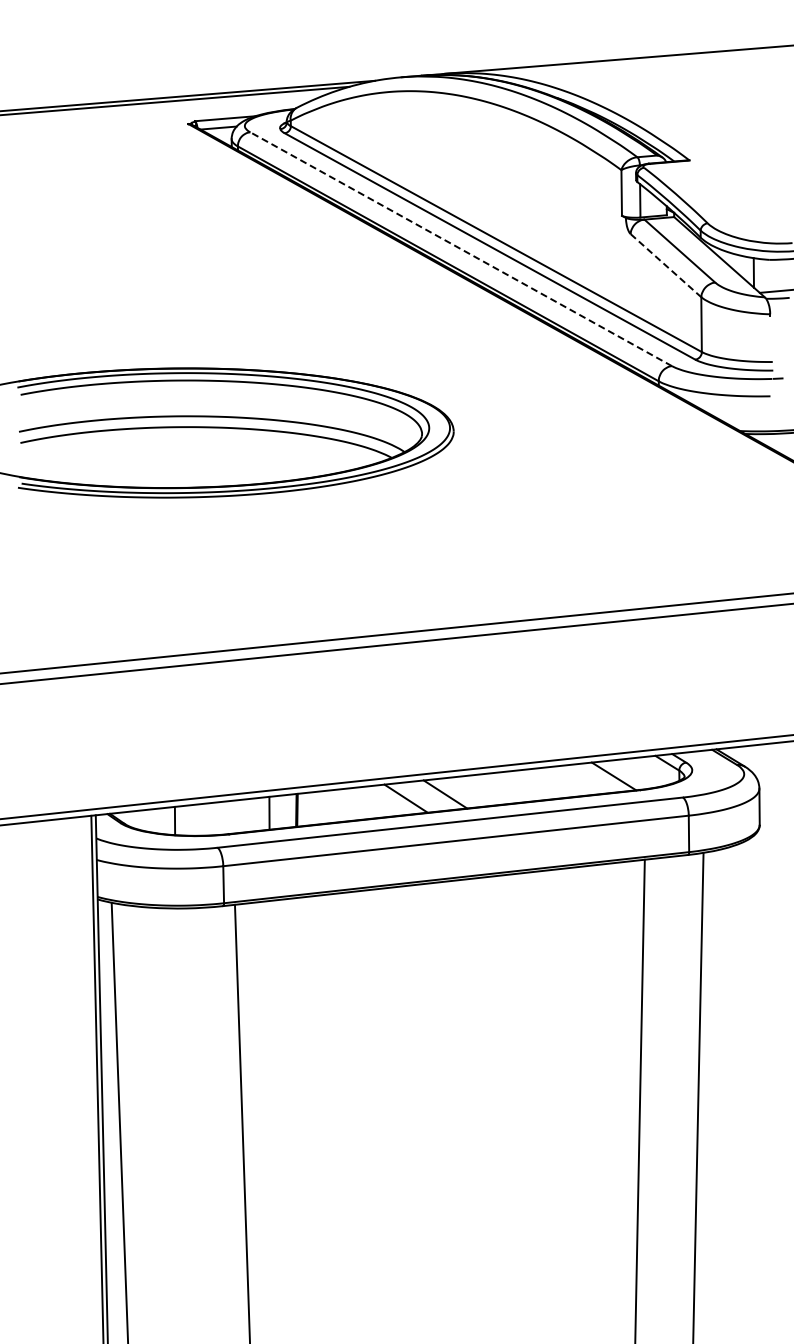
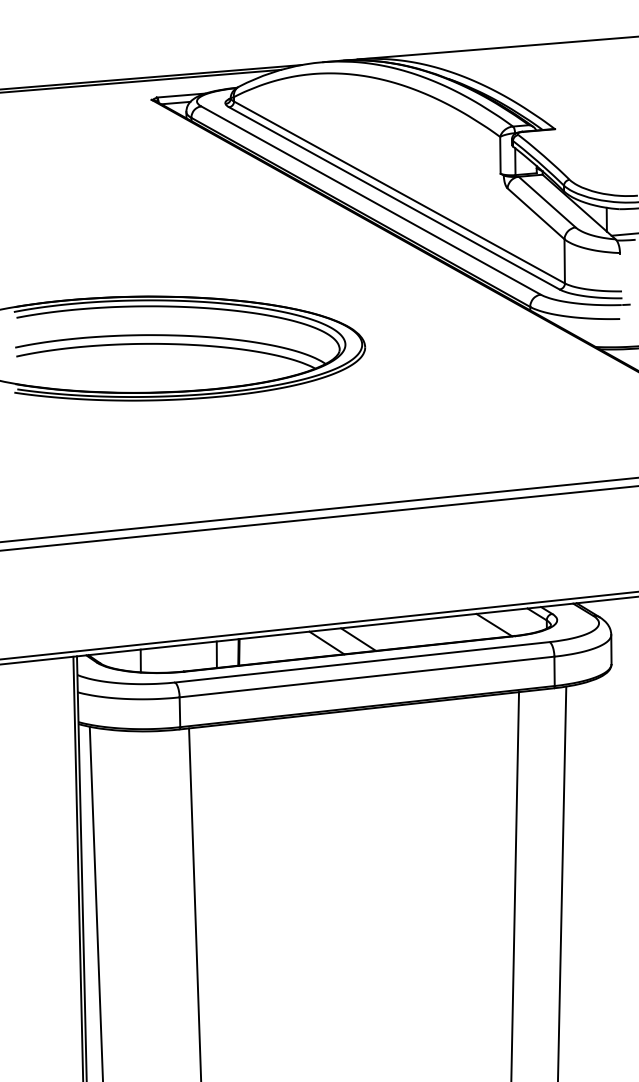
line: (460, 248) -> (370, 200), dashed -> solid
line: (666, 266) -> (536, 214), dashed -> solid

